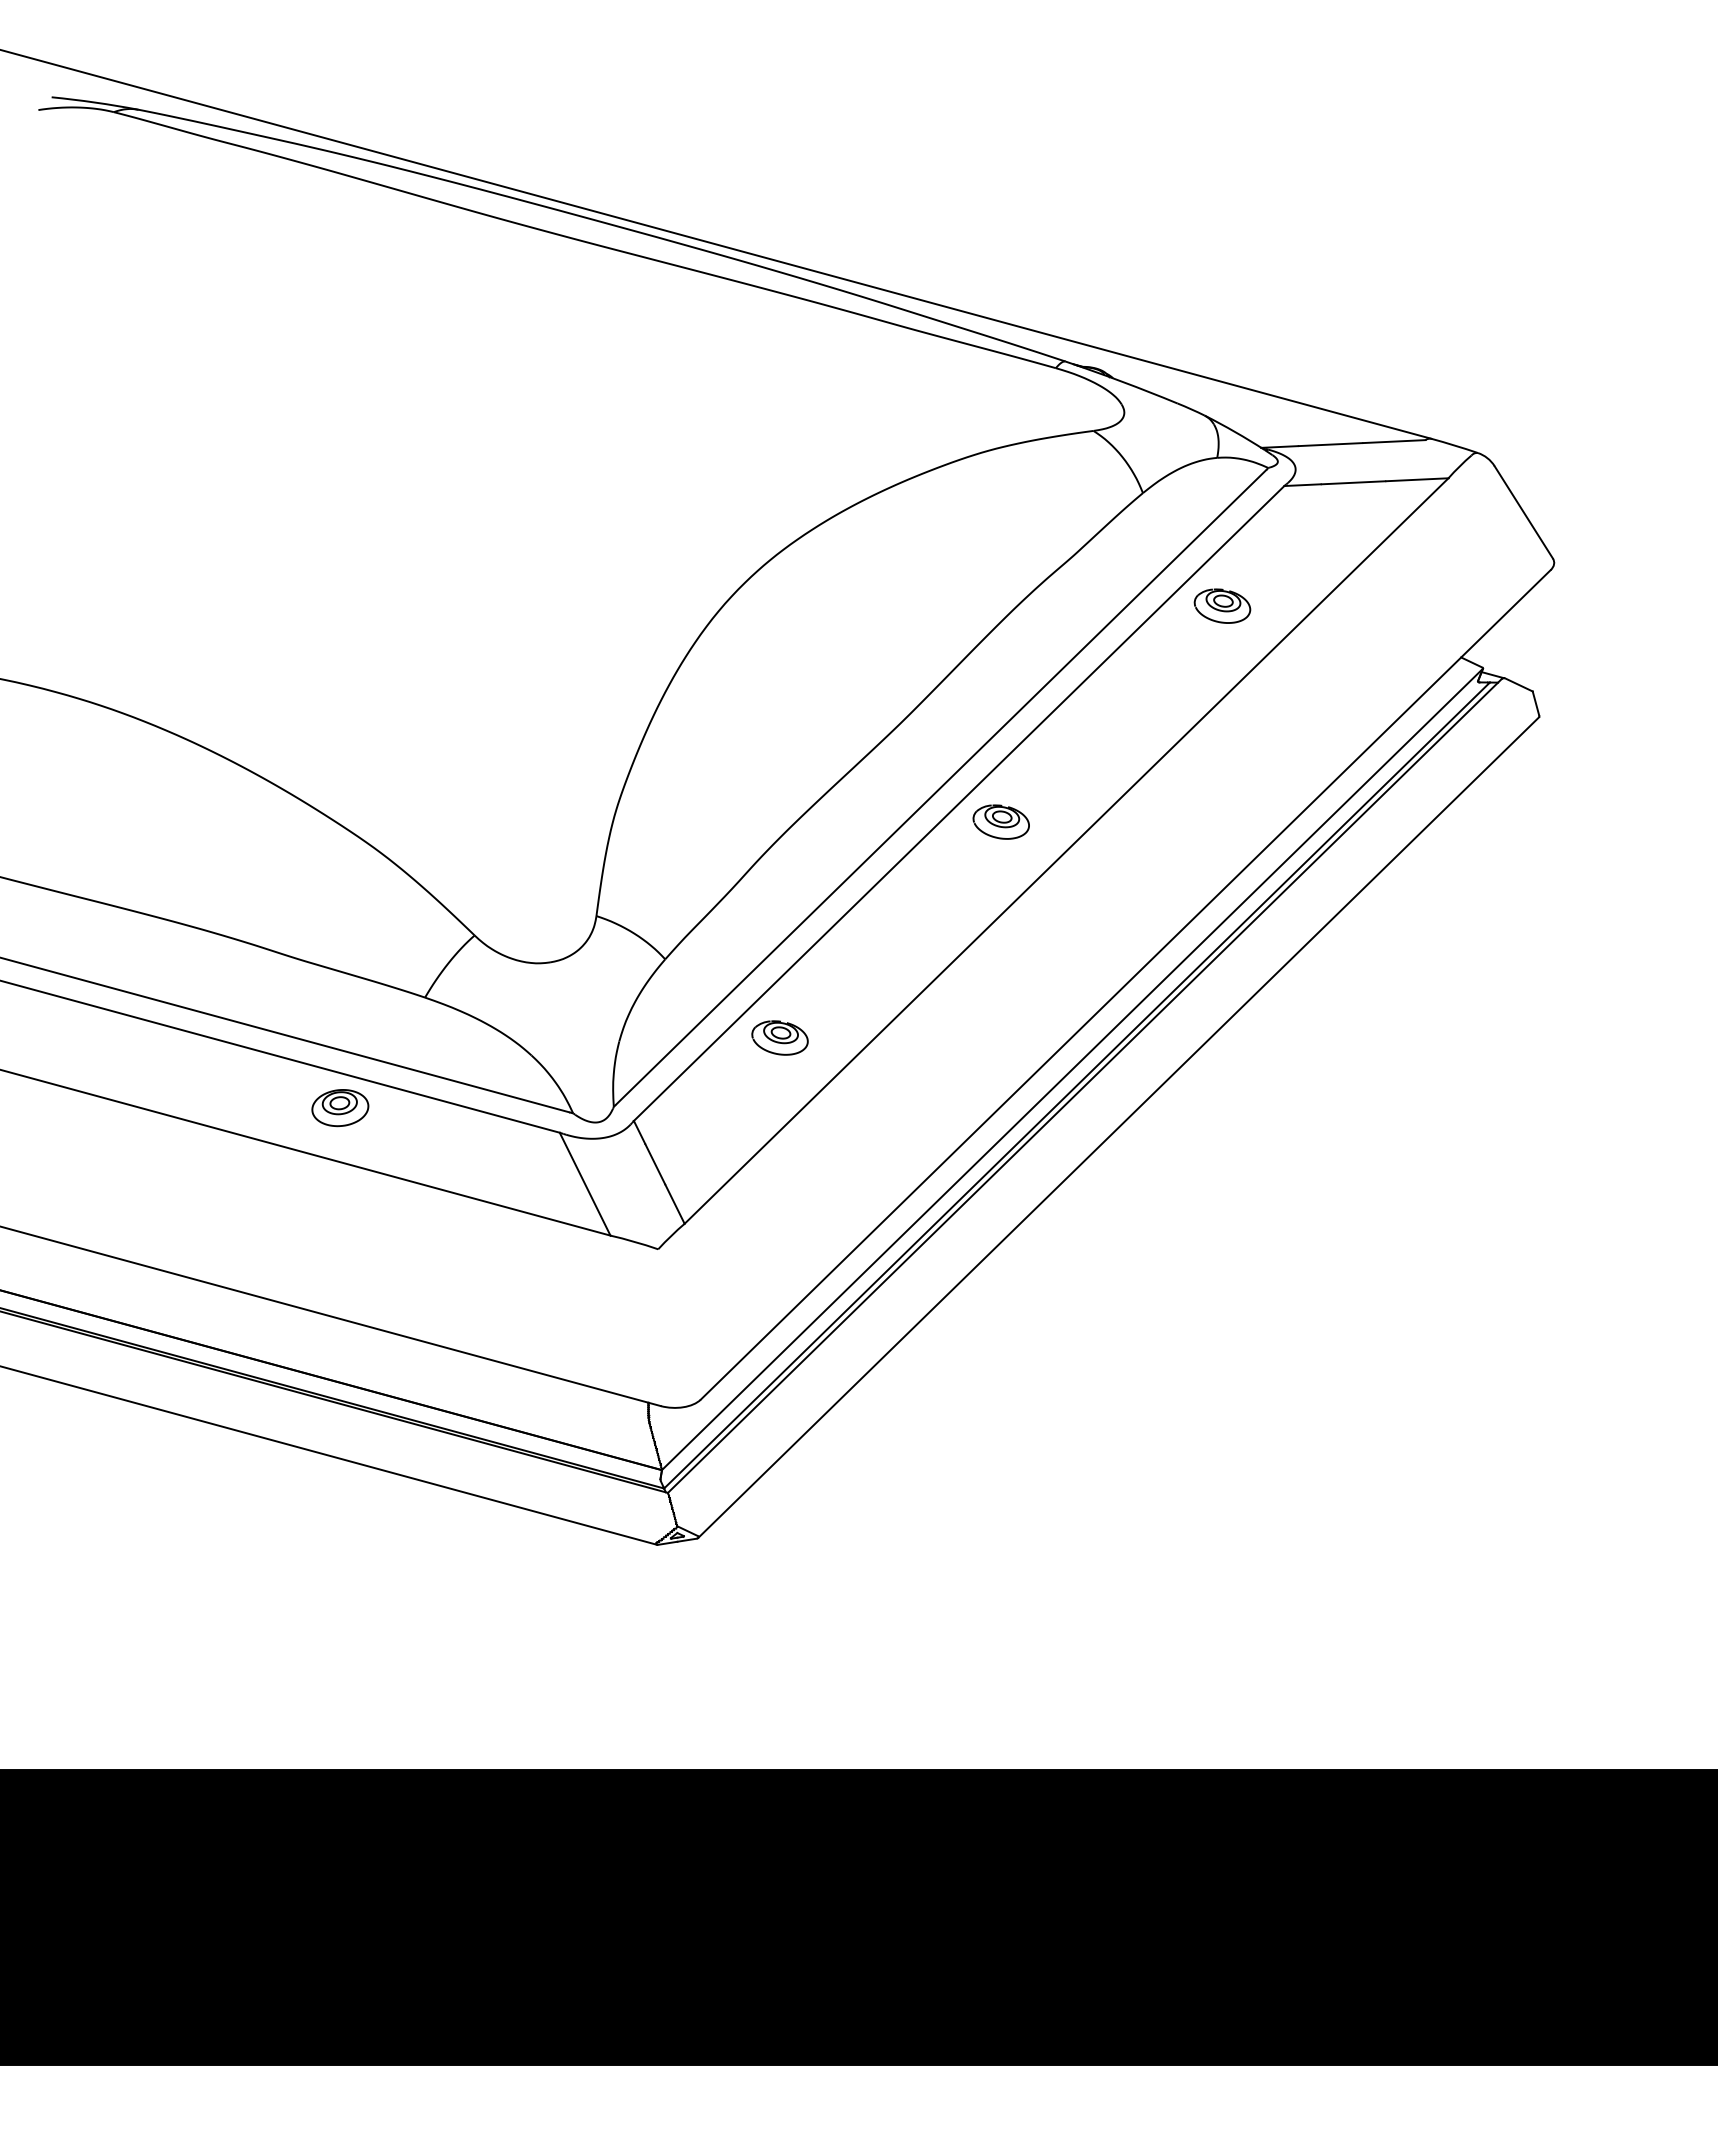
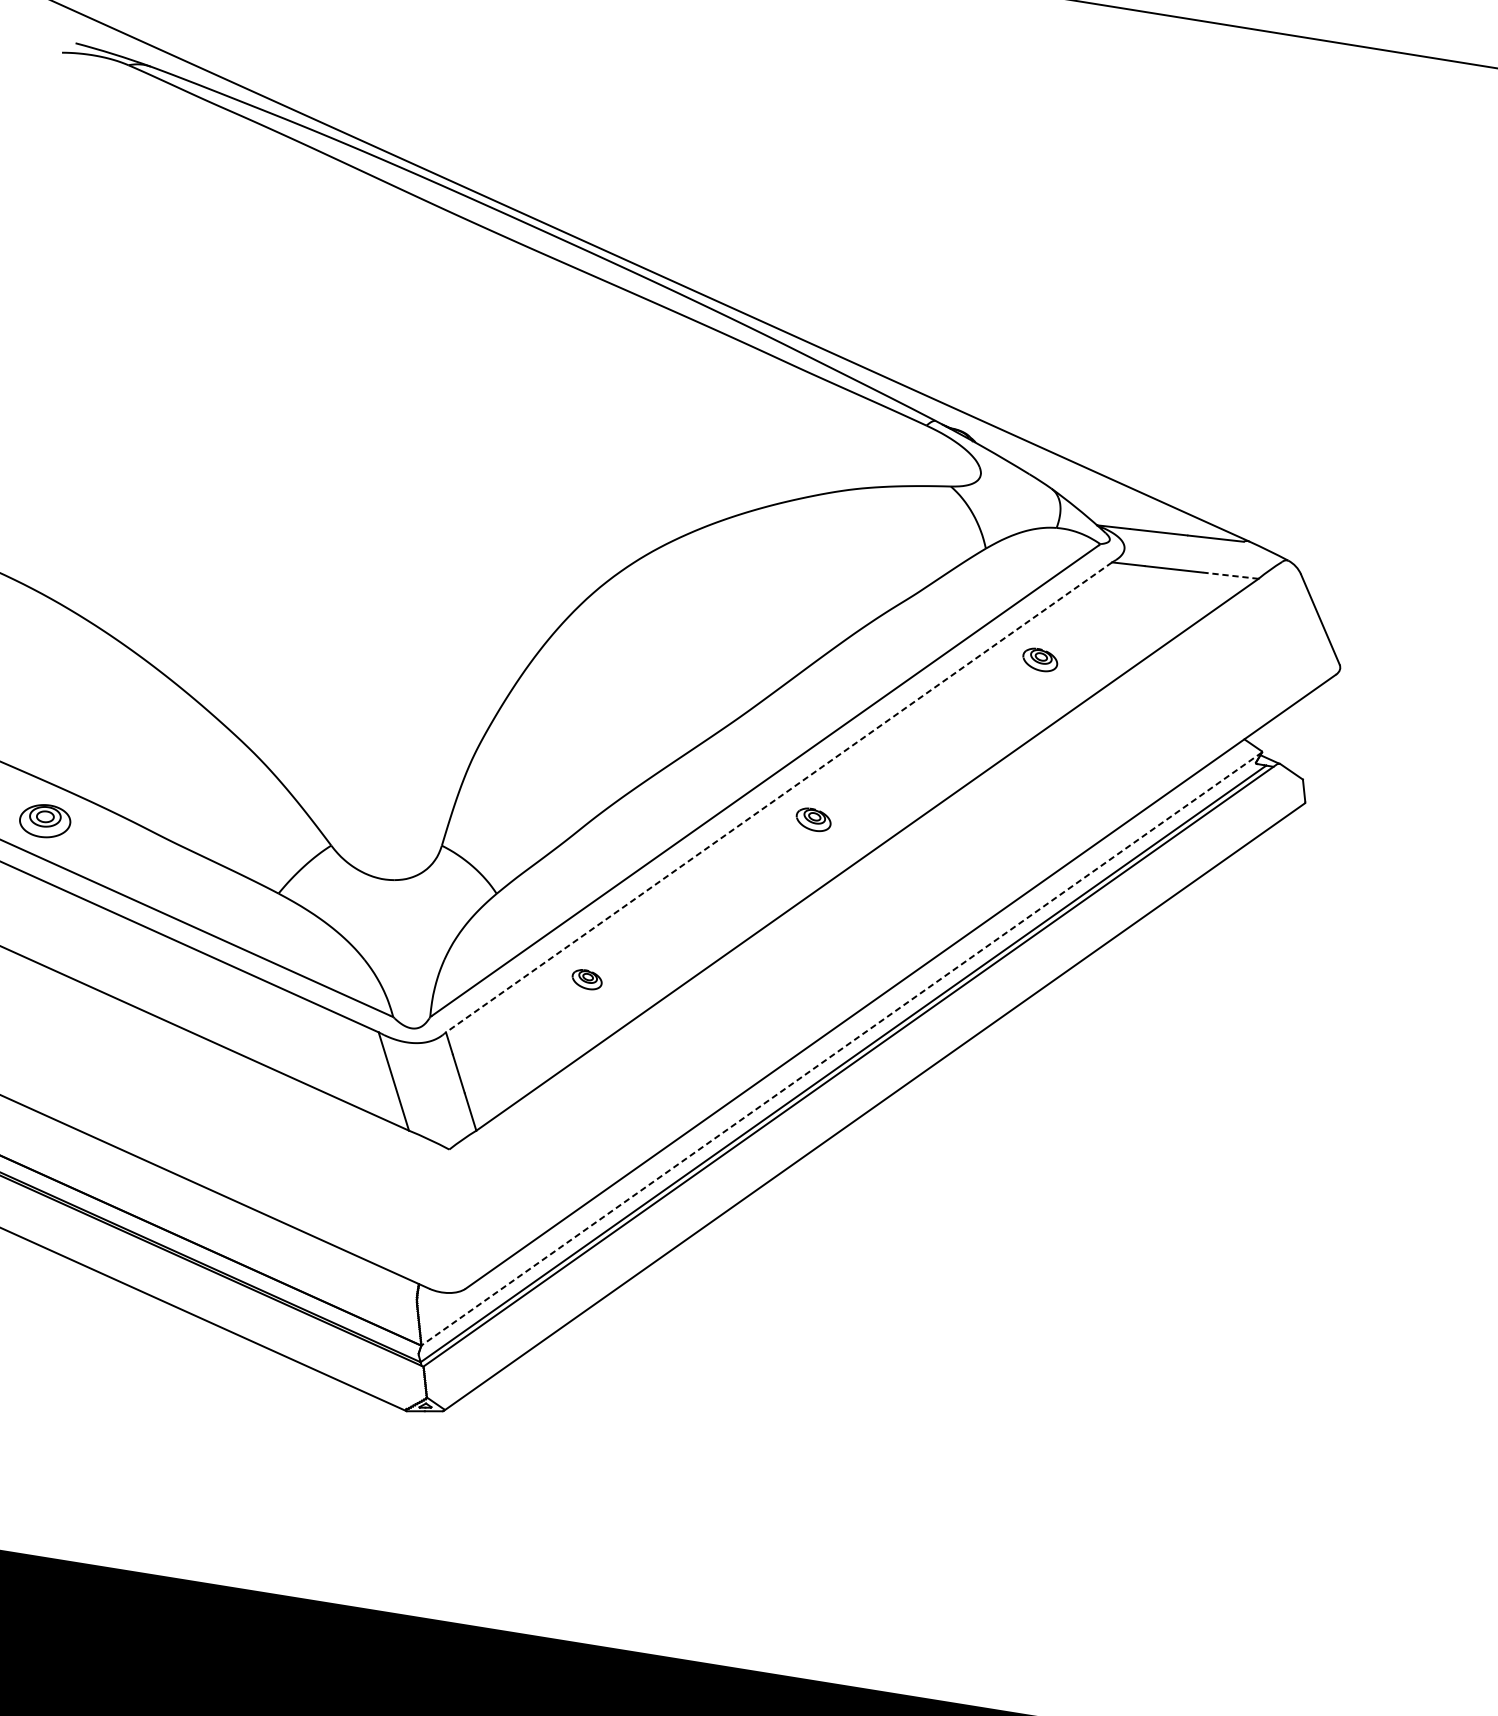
line: (1416, 479) -> (1230, 575), solid -> dashed
part: (1222, 605) -> (1040, 659), size x0.7
line: (958, 803) -> (778, 797), solid -> dashed
part: (1000, 821) -> (813, 819), size x0.7
part: (779, 1037) -> (586, 979), size x0.6
line: (1072, 1069) -> (841, 1049), solid -> dashed
part: (340, 1108) -> (45, 821), moved

